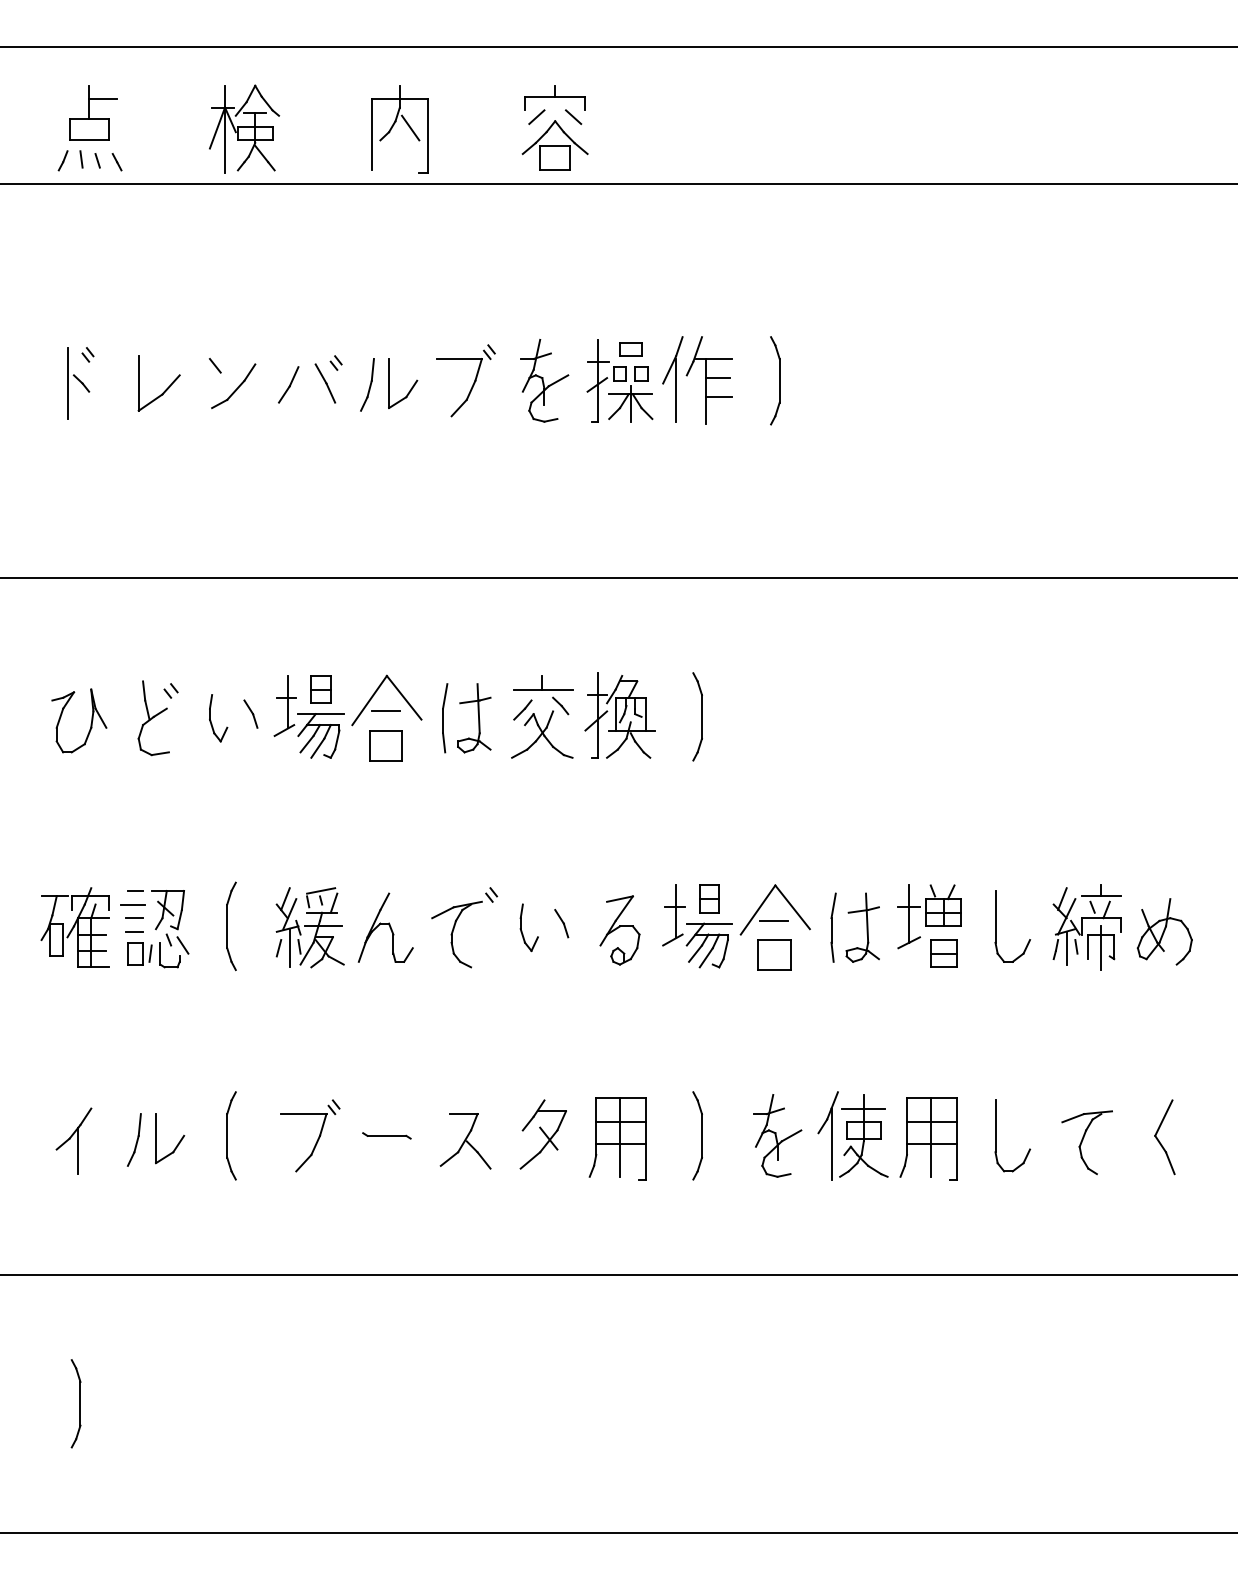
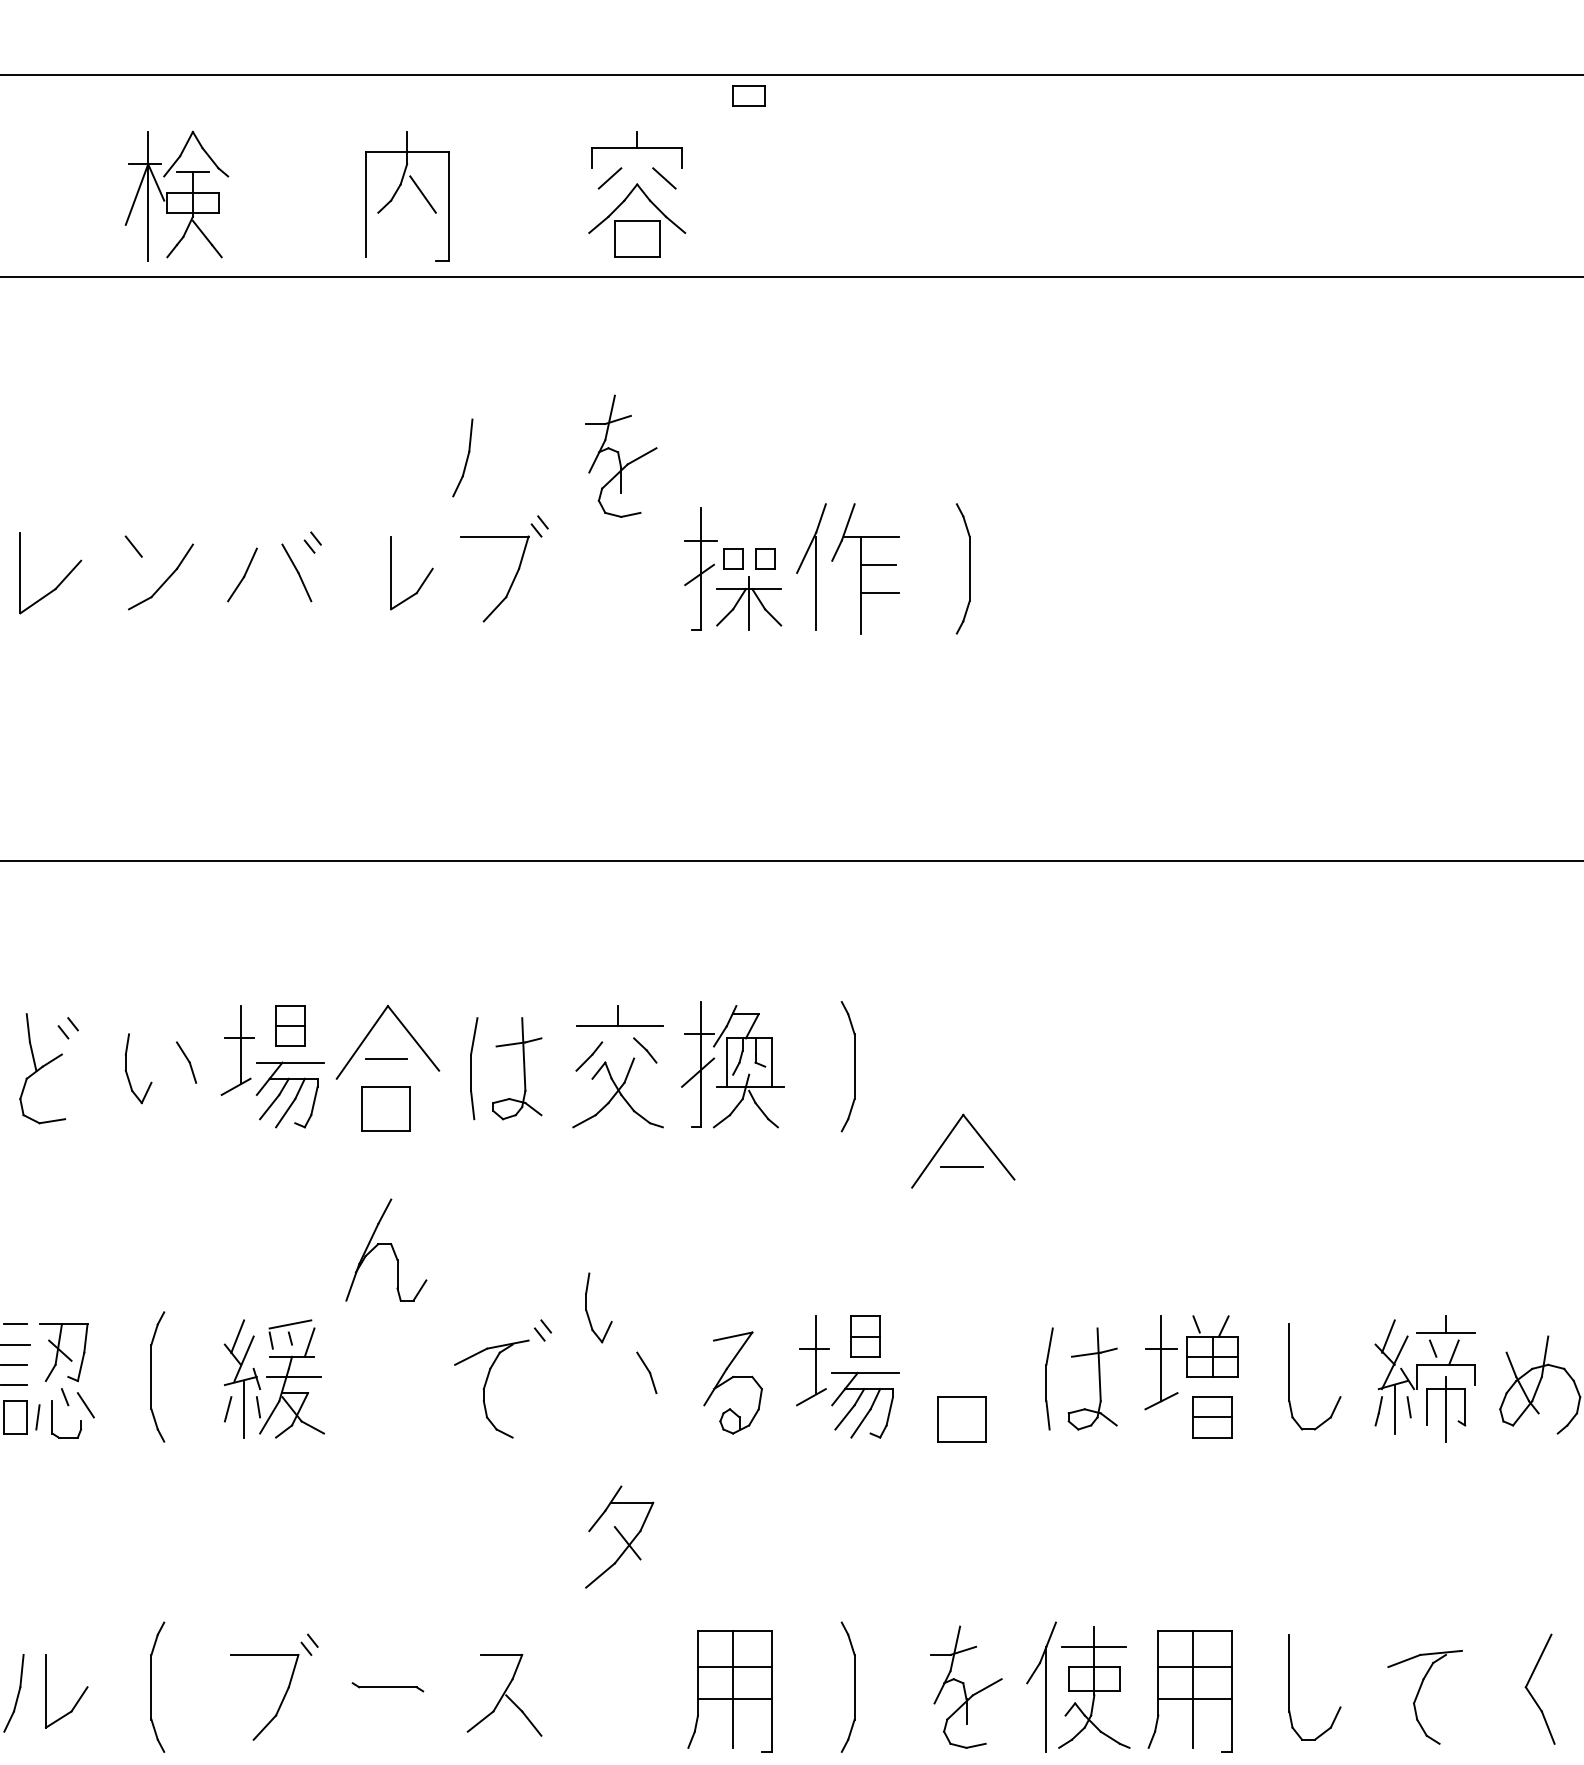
part: (630, 349) -> (748, 95), moved
part: (544, 380) -> (621, 455), moved
part: (367, 384) -> (462, 457), moved
part: (774, 920) -> (962, 1166), moved
part: (385, 927) -> (385, 1249), moved
part: (522, 930) -> (588, 1311), moved
part: (542, 1134) -> (618, 1537), moved

